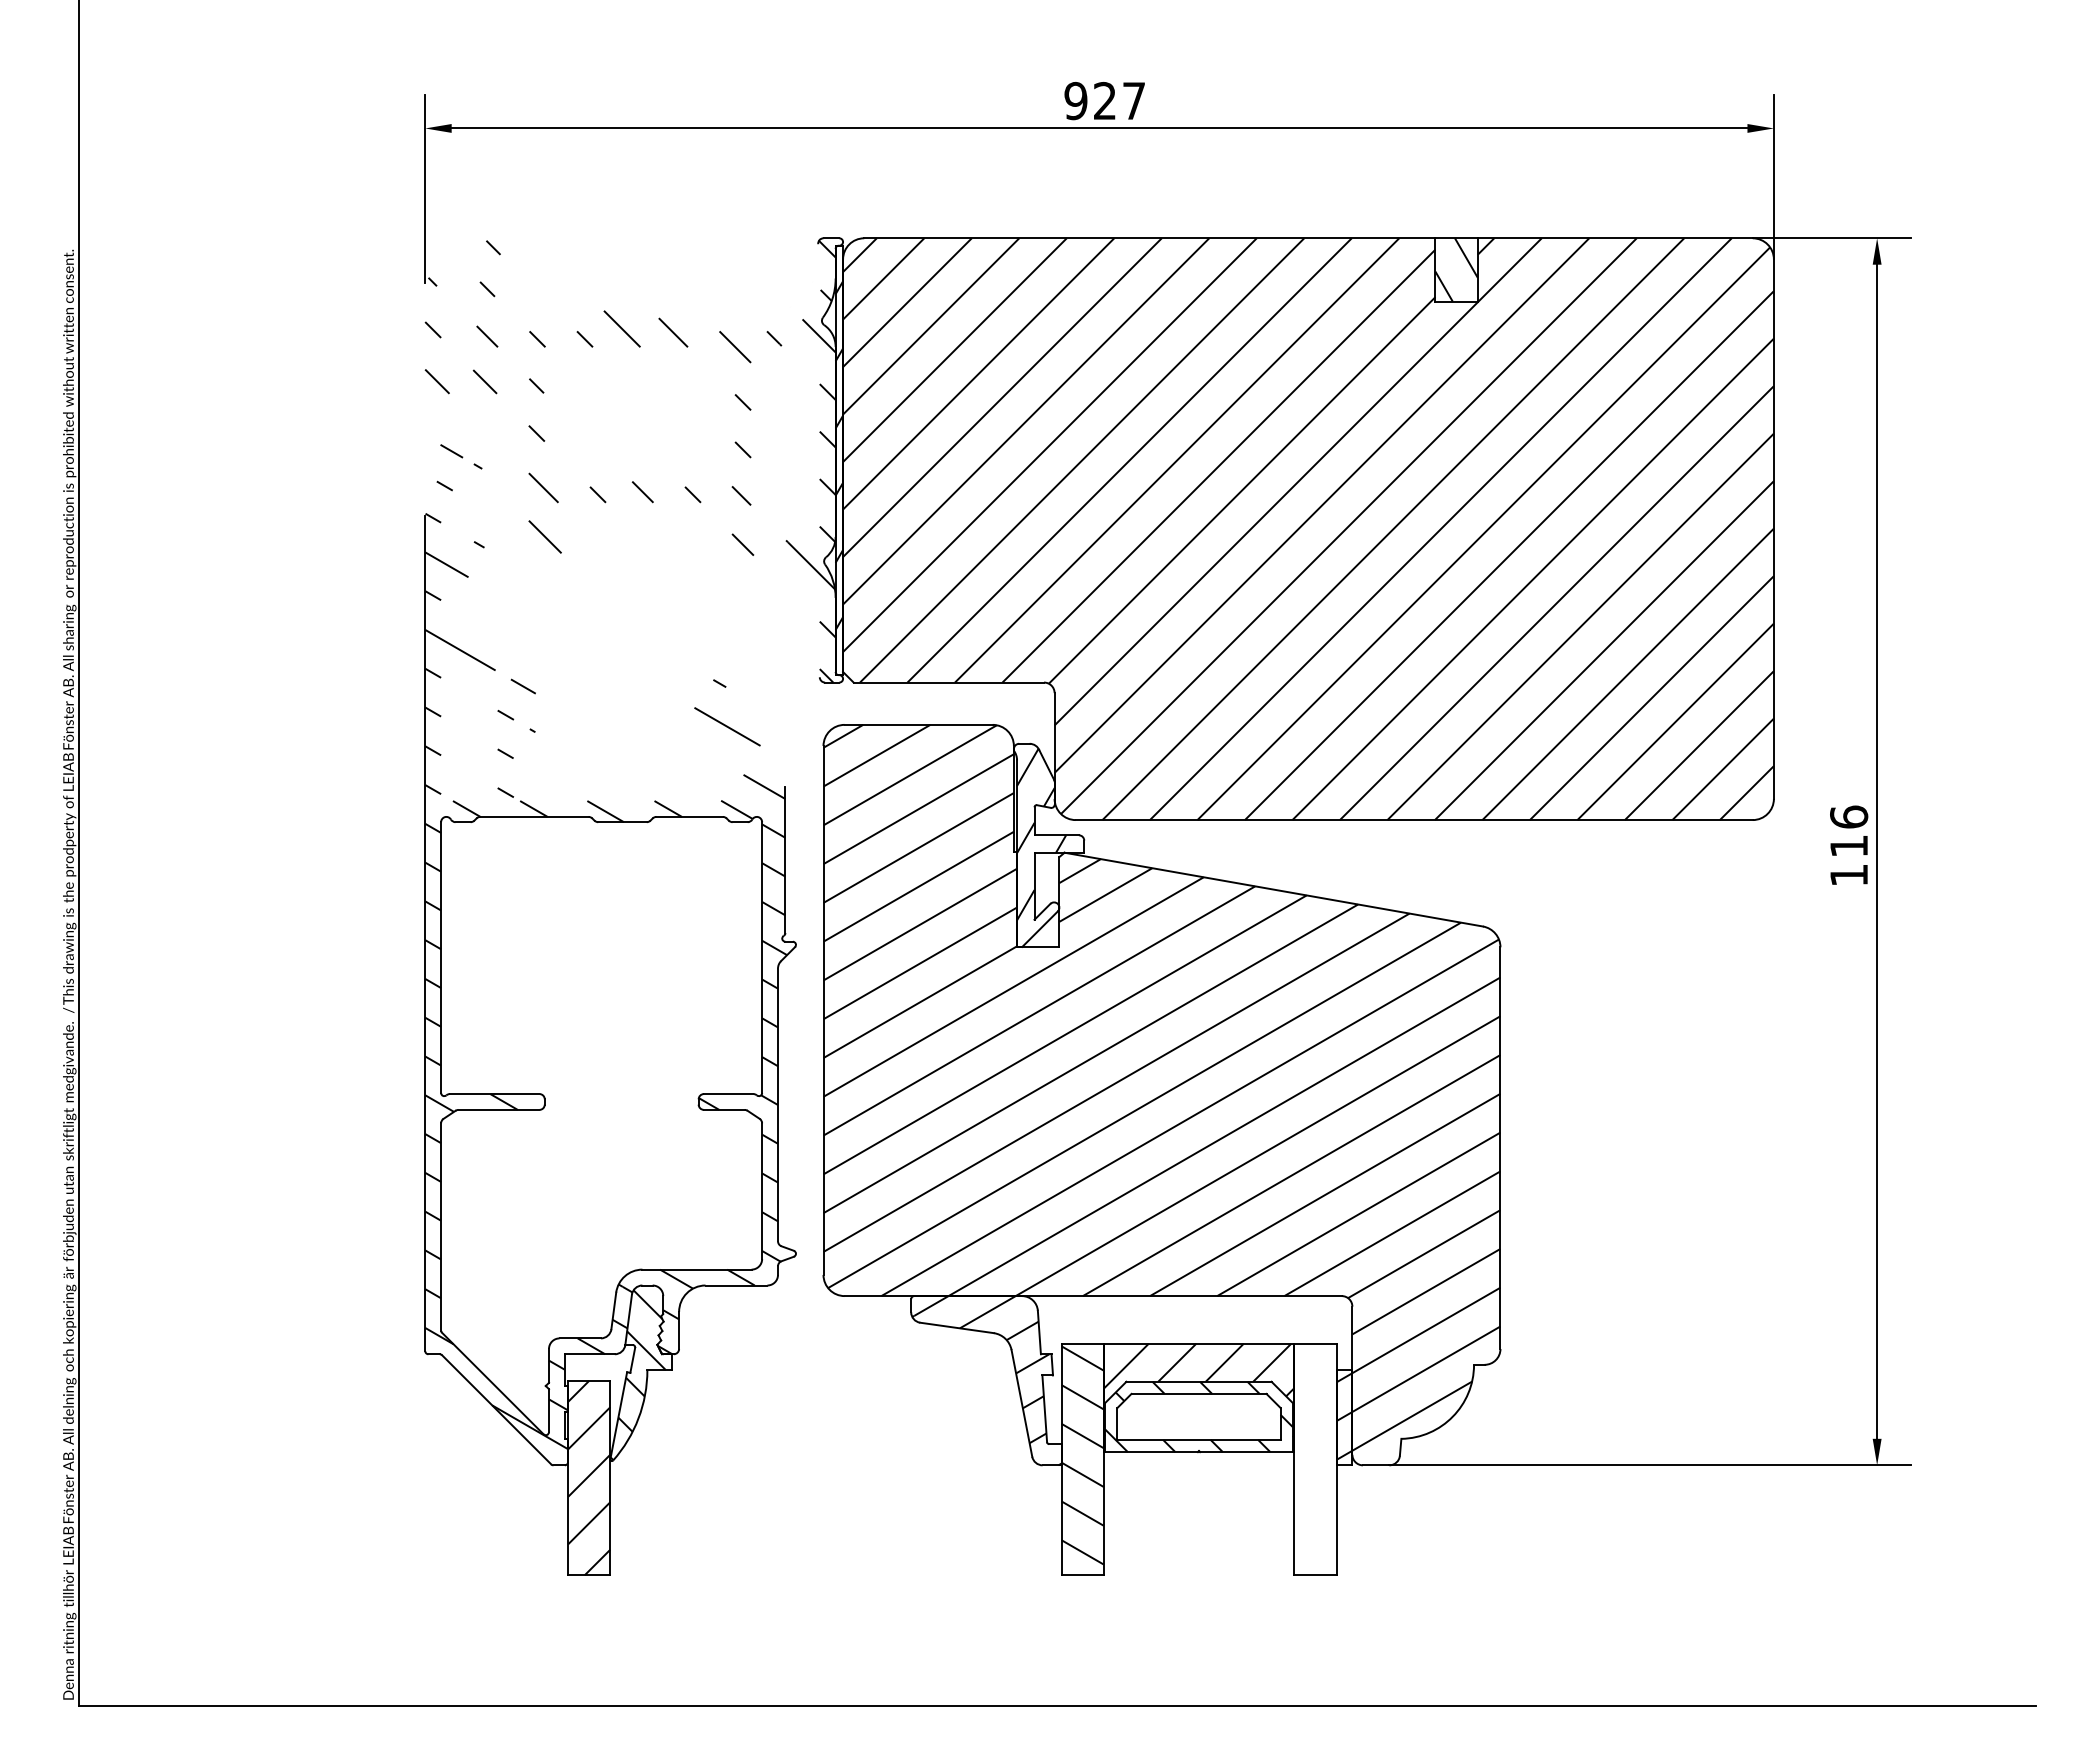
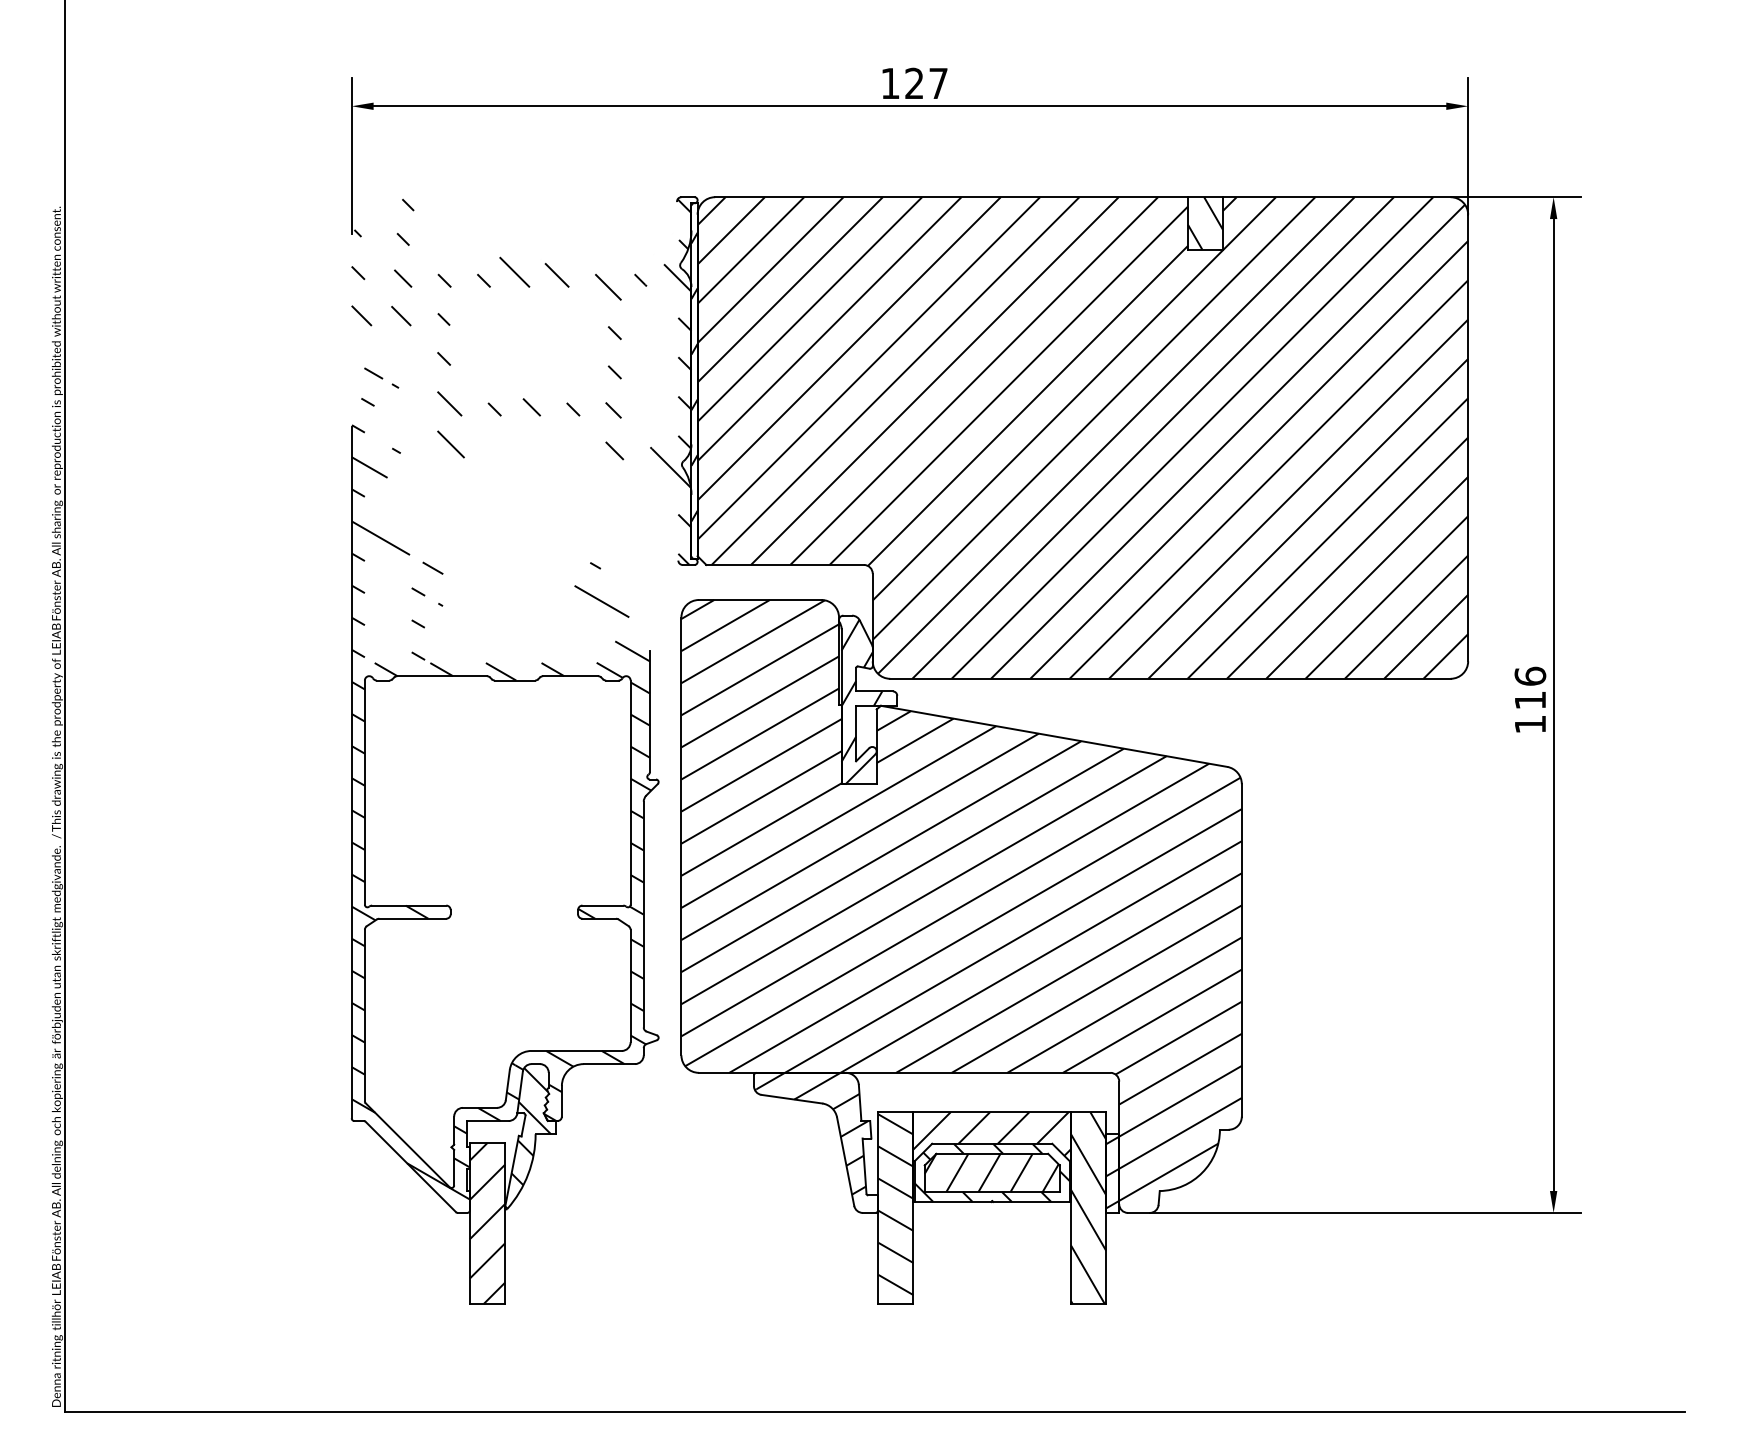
text: (1075, 100) -> (890, 83), 927 -> 127
hatch: (1198, 1416) -> (991, 1172), added
hatch: (1315, 1459) -> (1088, 1208), added

